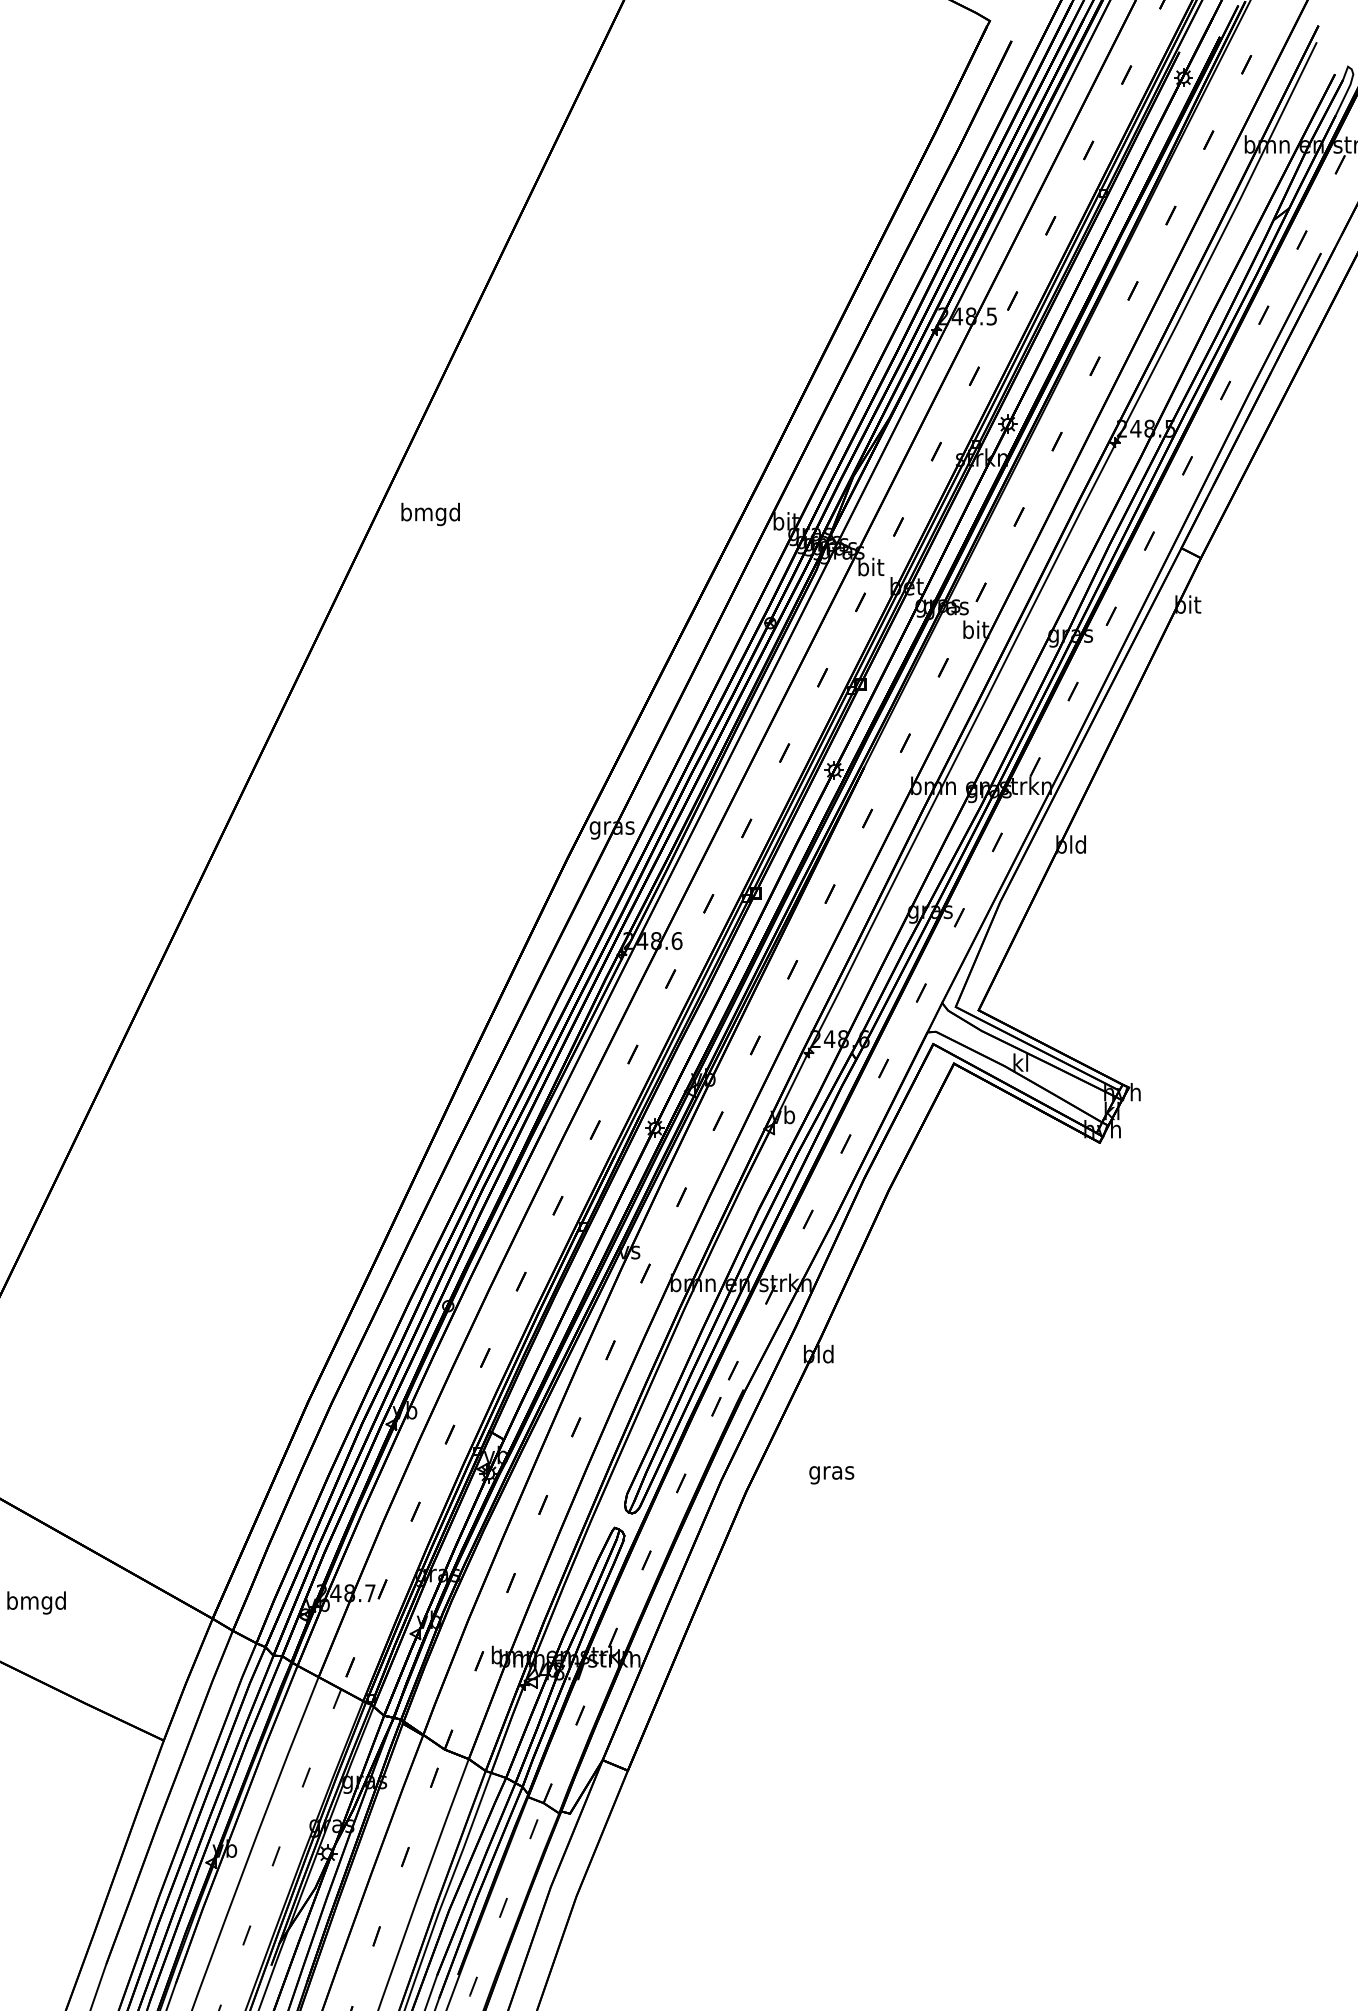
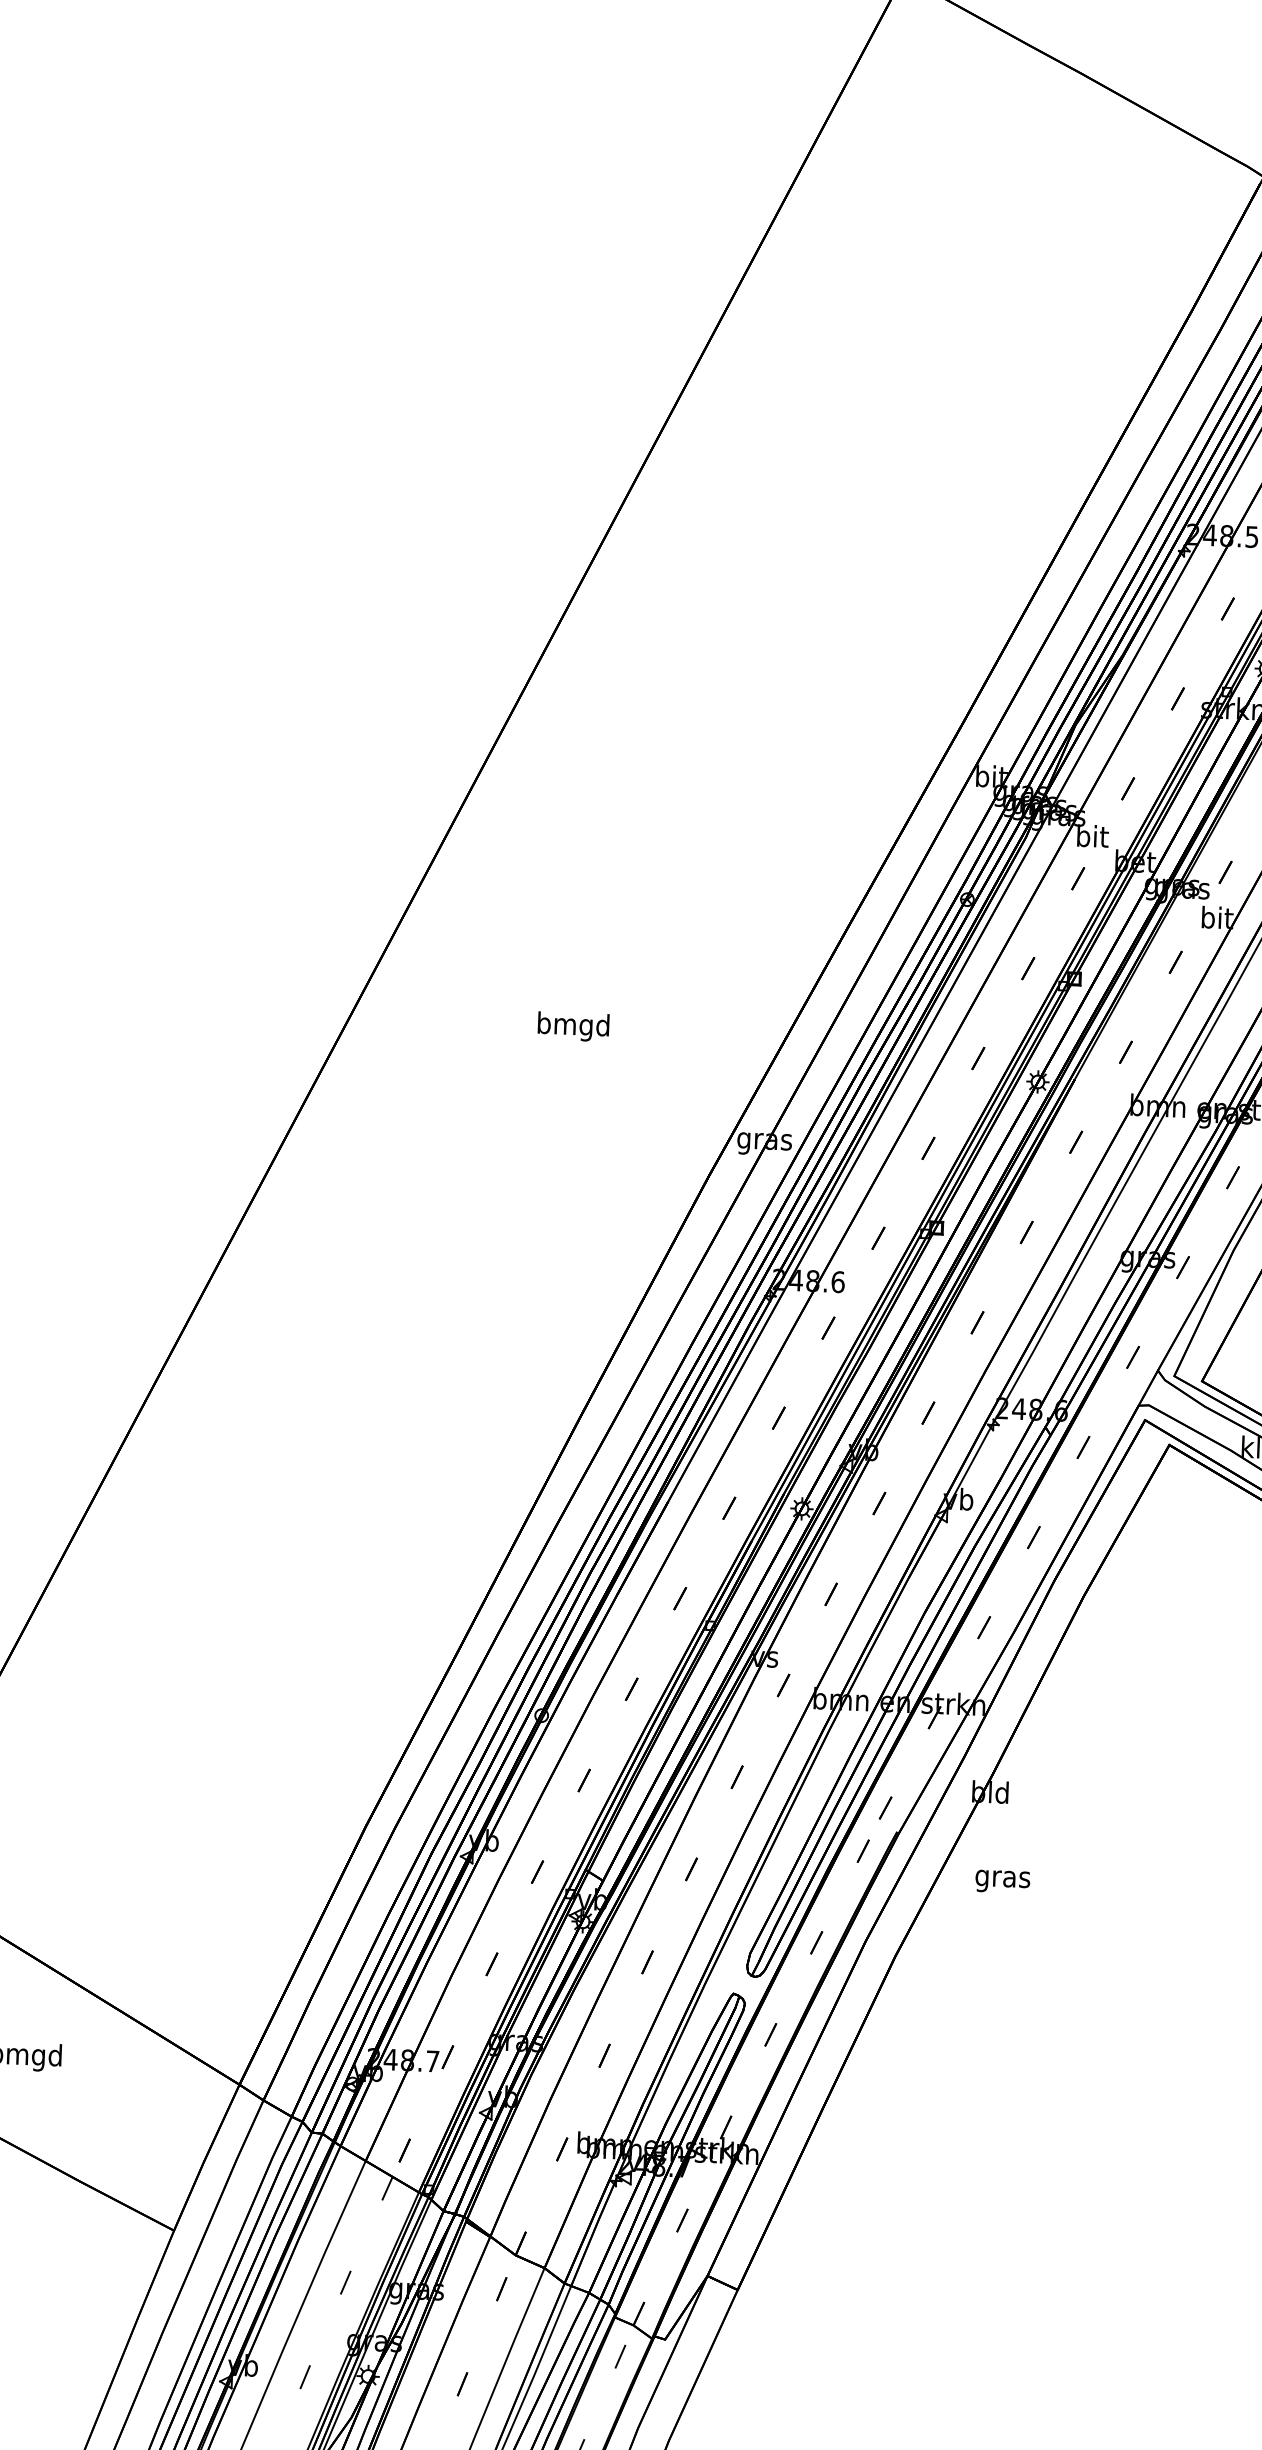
text: (430, 514) -> (573, 1026), moved
text: (831, 1475) -> (1002, 1882), moved

